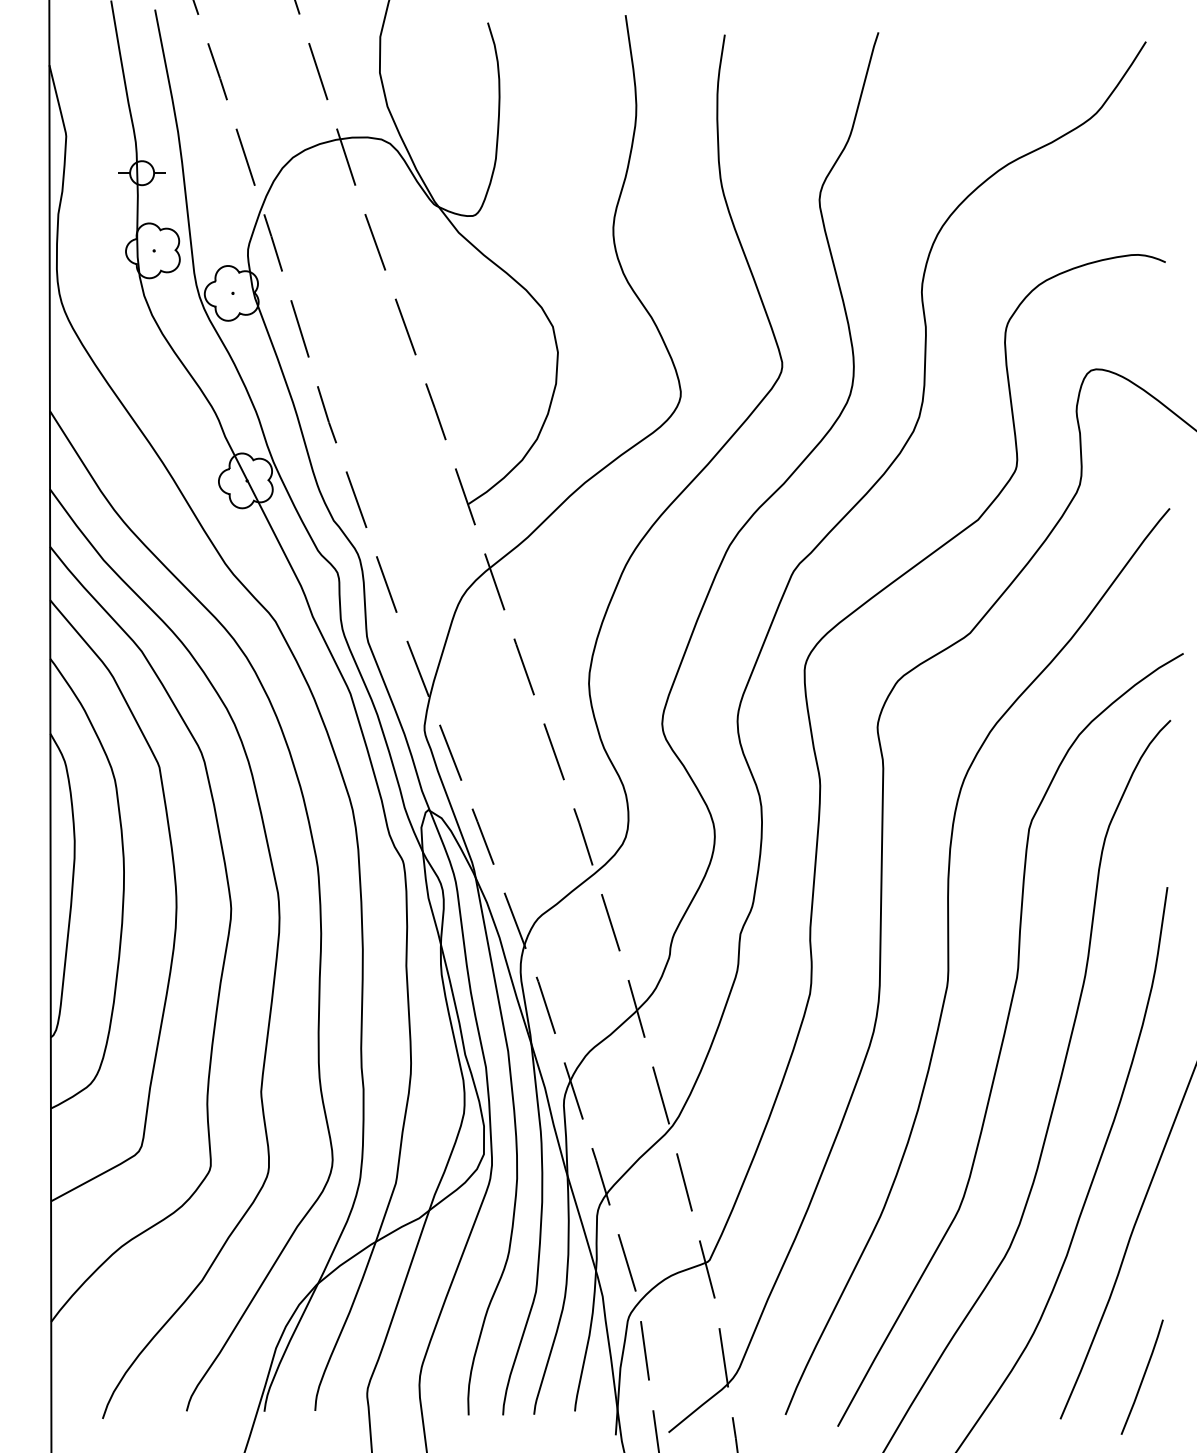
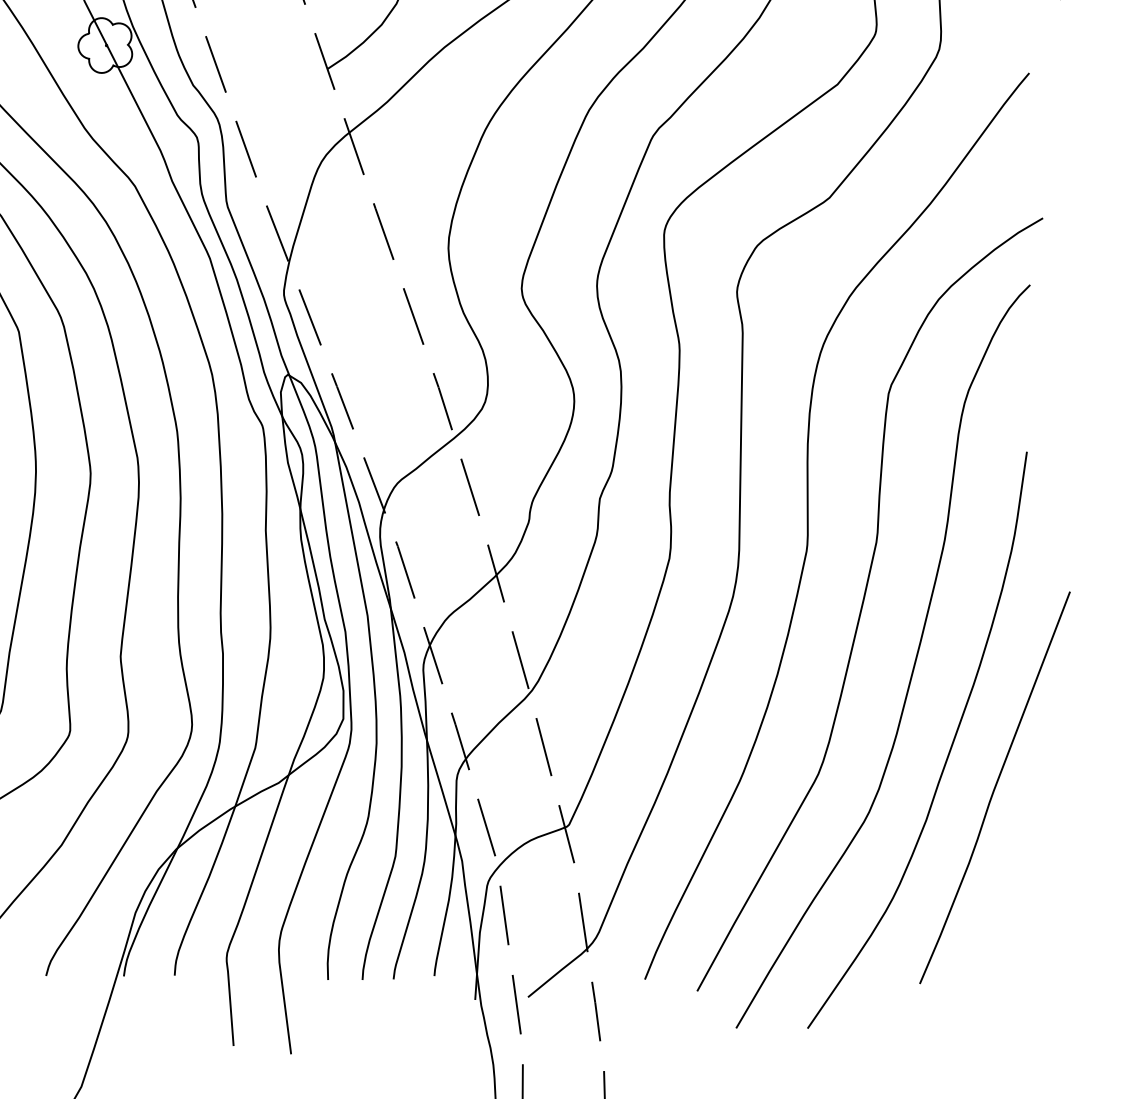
line: (1142, 1376) -> (1001, 941), removed

